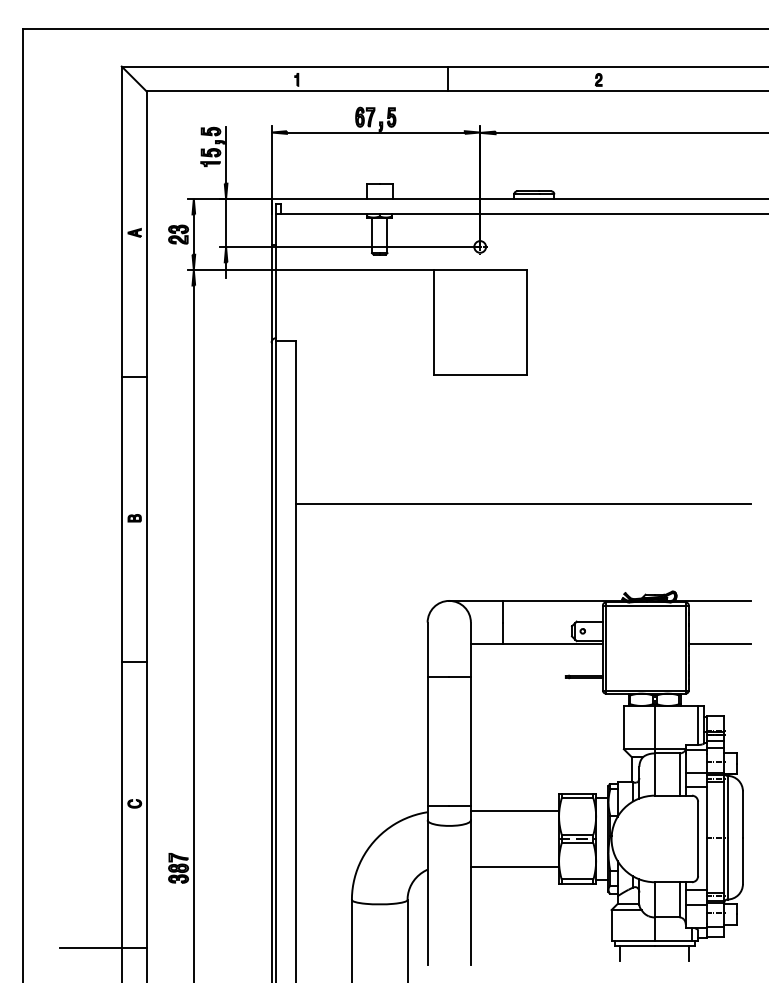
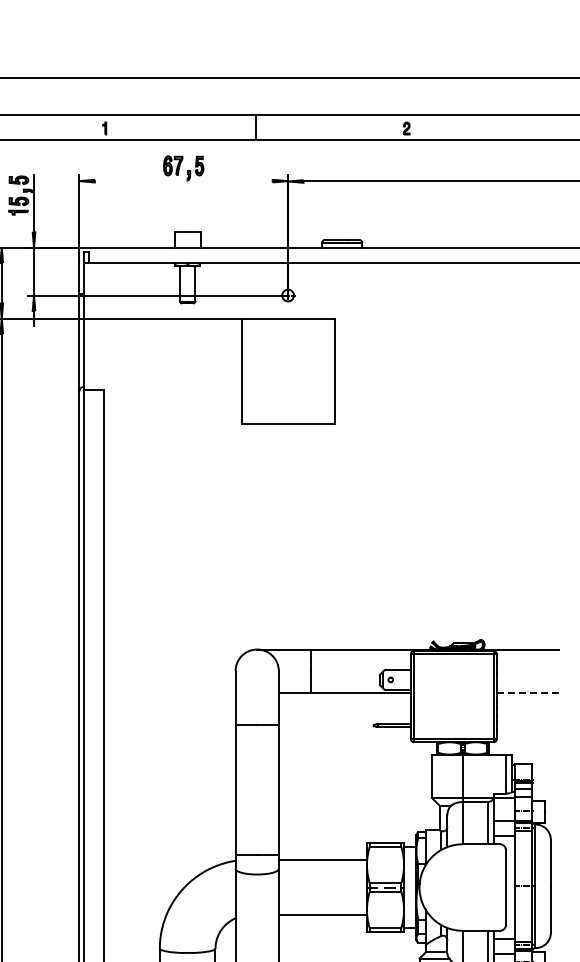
line: (375, 132) -> (183, 181), removed
line: (523, 503) -> (331, 552), removed
line: (719, 644) -> (527, 693), solid -> dashed

